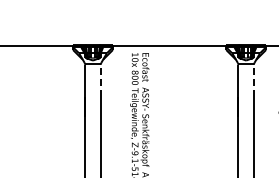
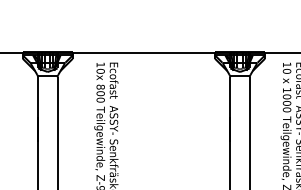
line: (100, 80) -> (57, 97), dashed -> solid
line: (253, 80) -> (249, 97), dashed -> solid

